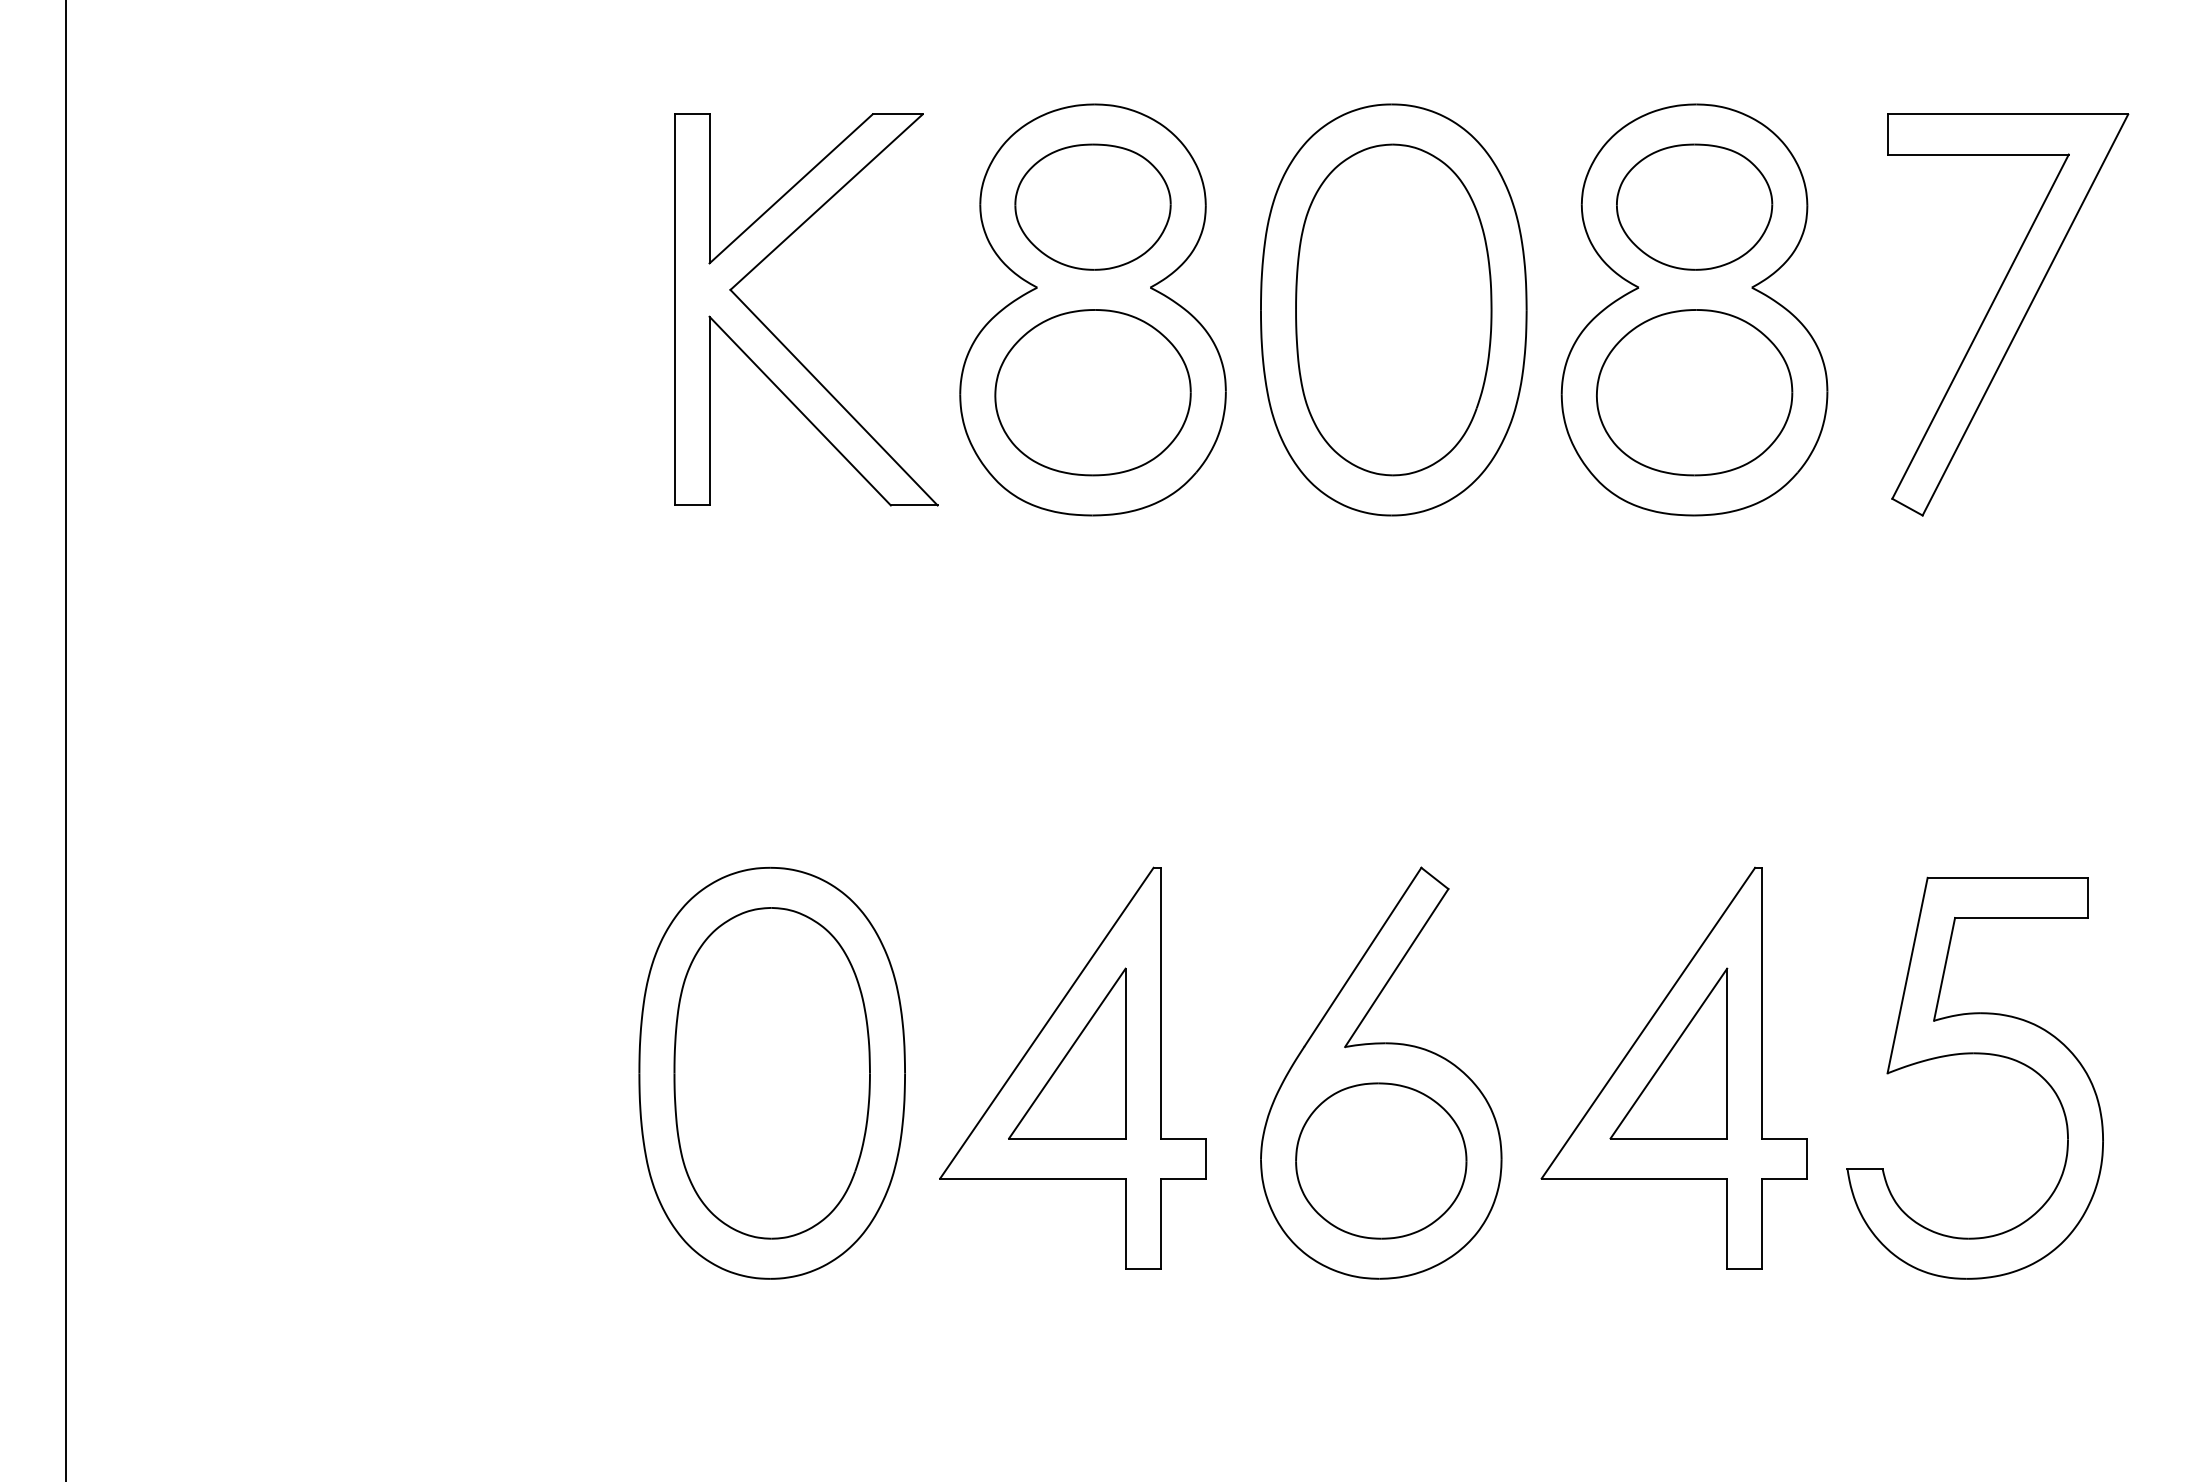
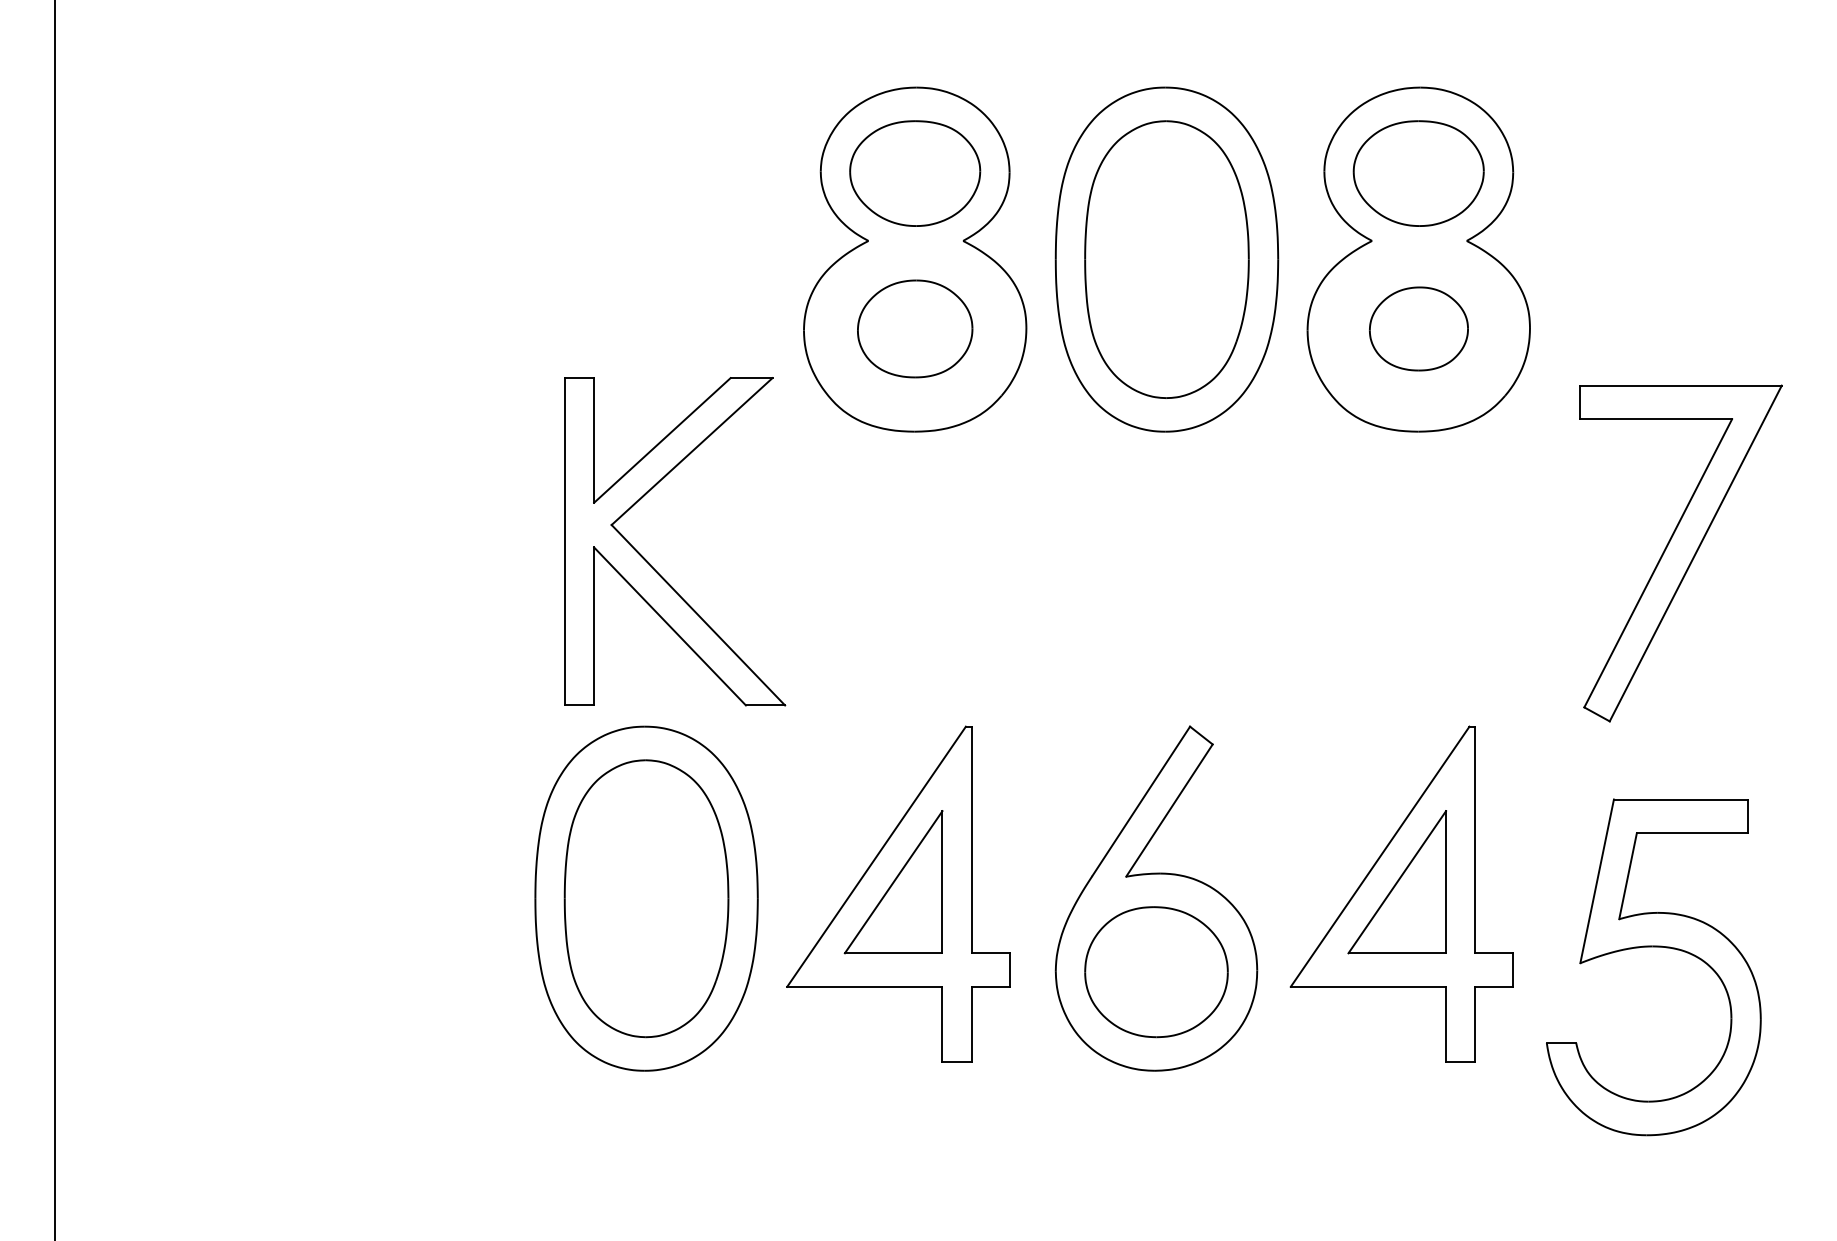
part: (2008, 314) -> (1681, 553), moved
part: (777, 337) -> (651, 564), moved
part: (1092, 392) -> (914, 328), size x0.7
part: (1694, 392) -> (1418, 328), size x0.6
part: (1974, 1054) -> (1653, 947), moved

